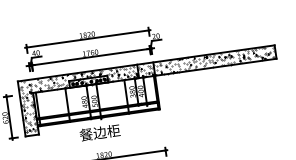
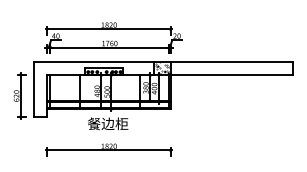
hatch: (213, 60) -> (230, 68), removed
hatch: (80, 98) -> (93, 87), removed

